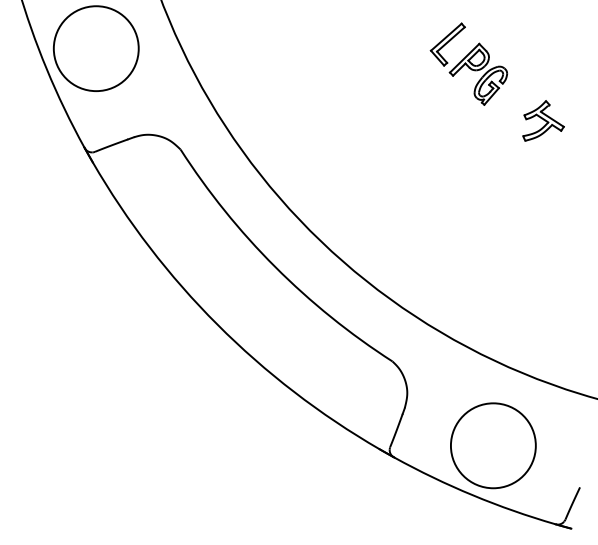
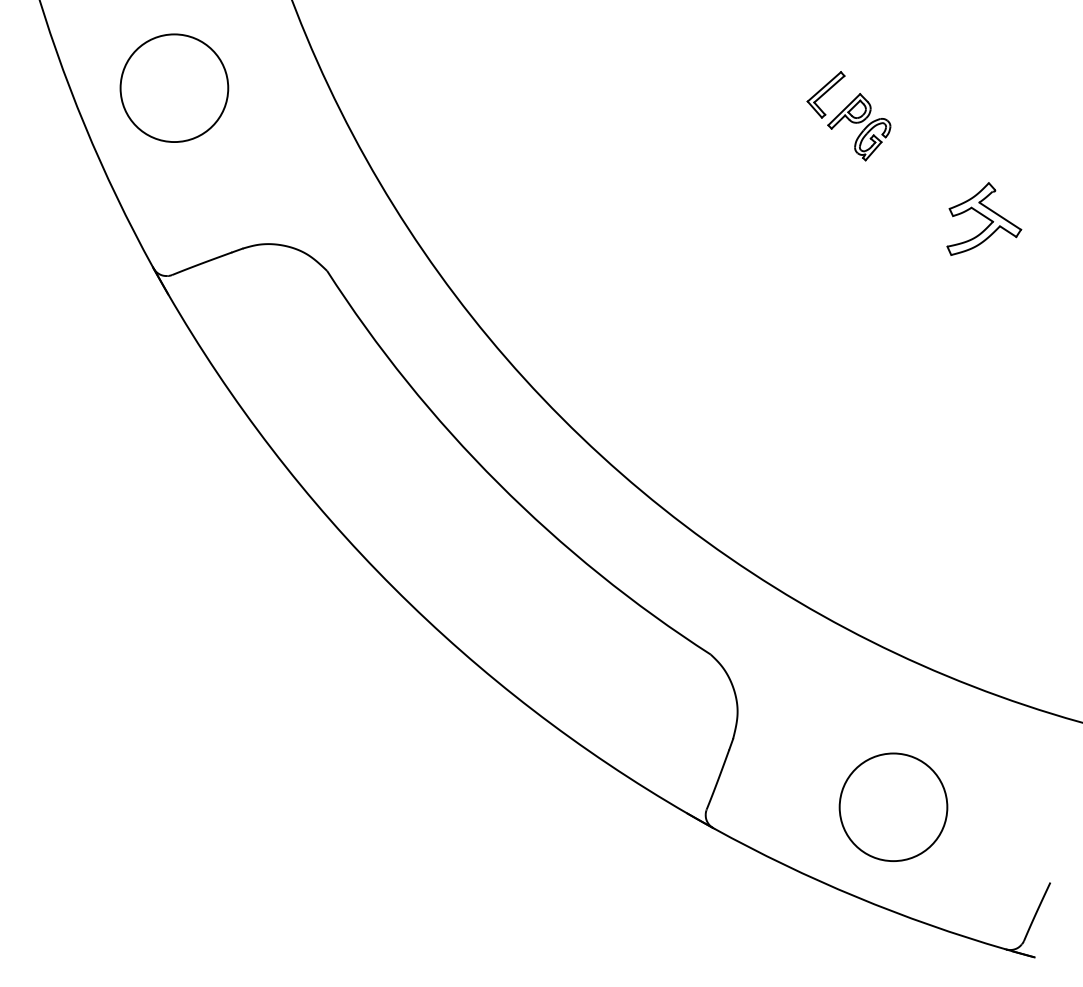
circle: (95, 48) -> (173, 87), size x0.7
part: (468, 63) -> (848, 115), size x0.6
circle: (492, 445) -> (891, 806), size x0.7

